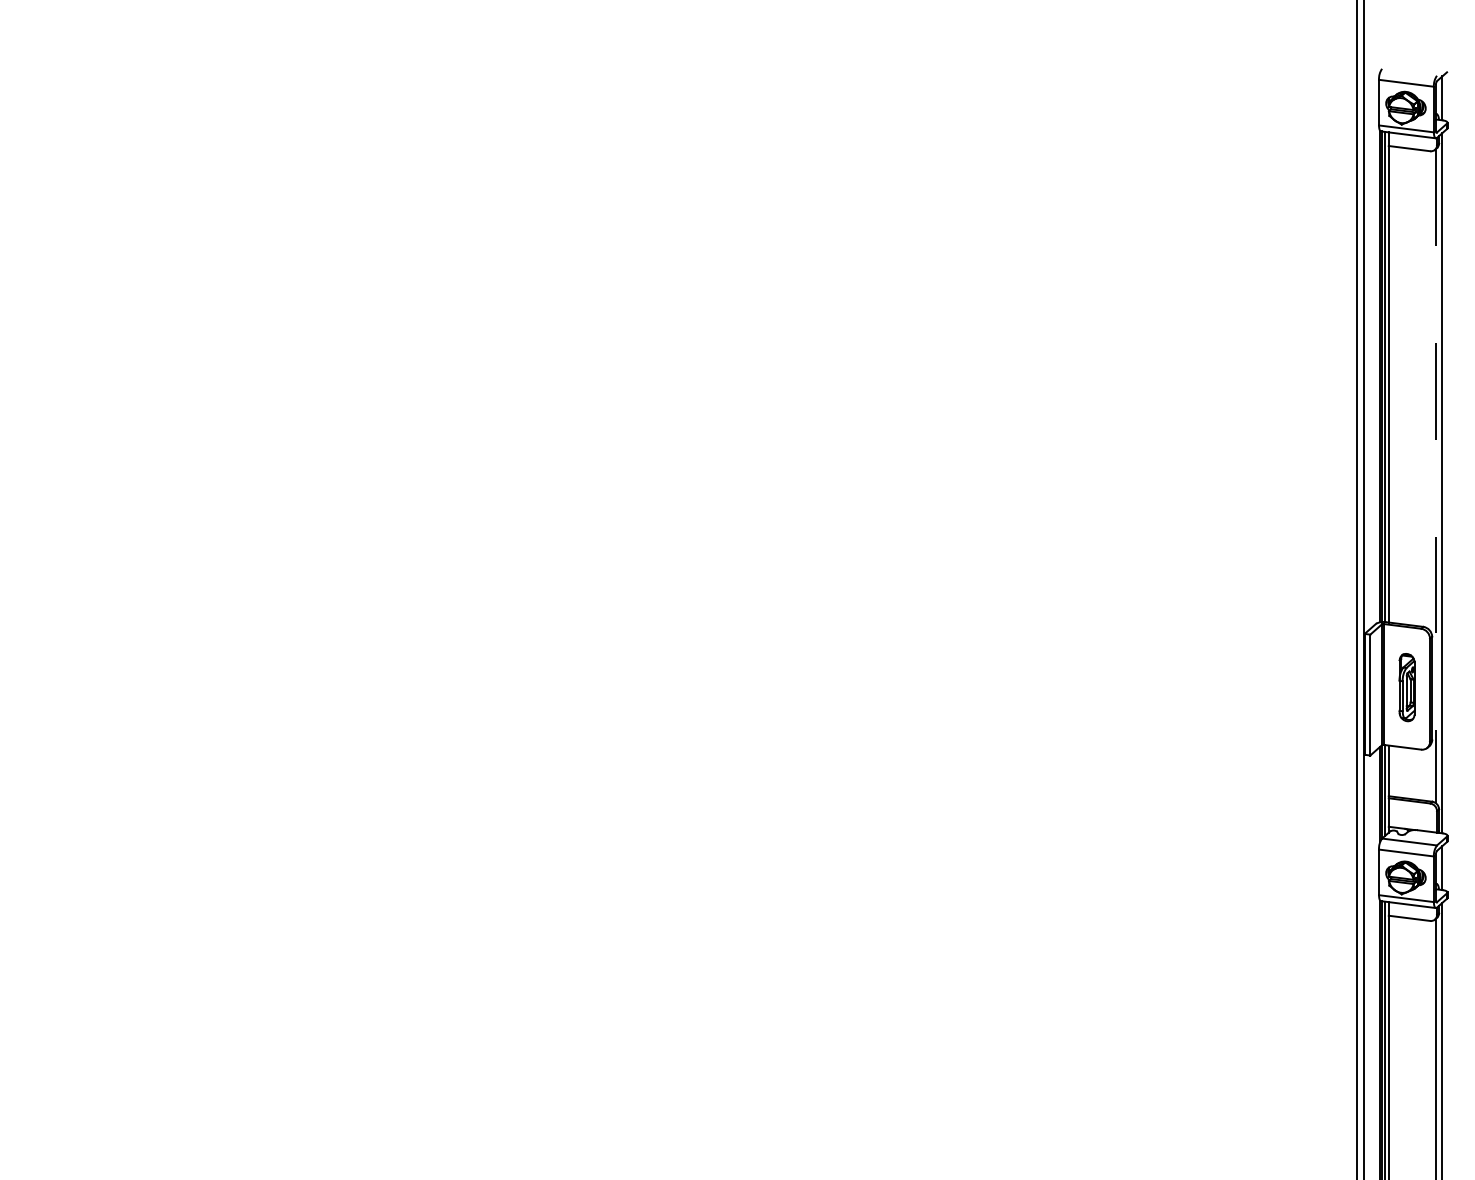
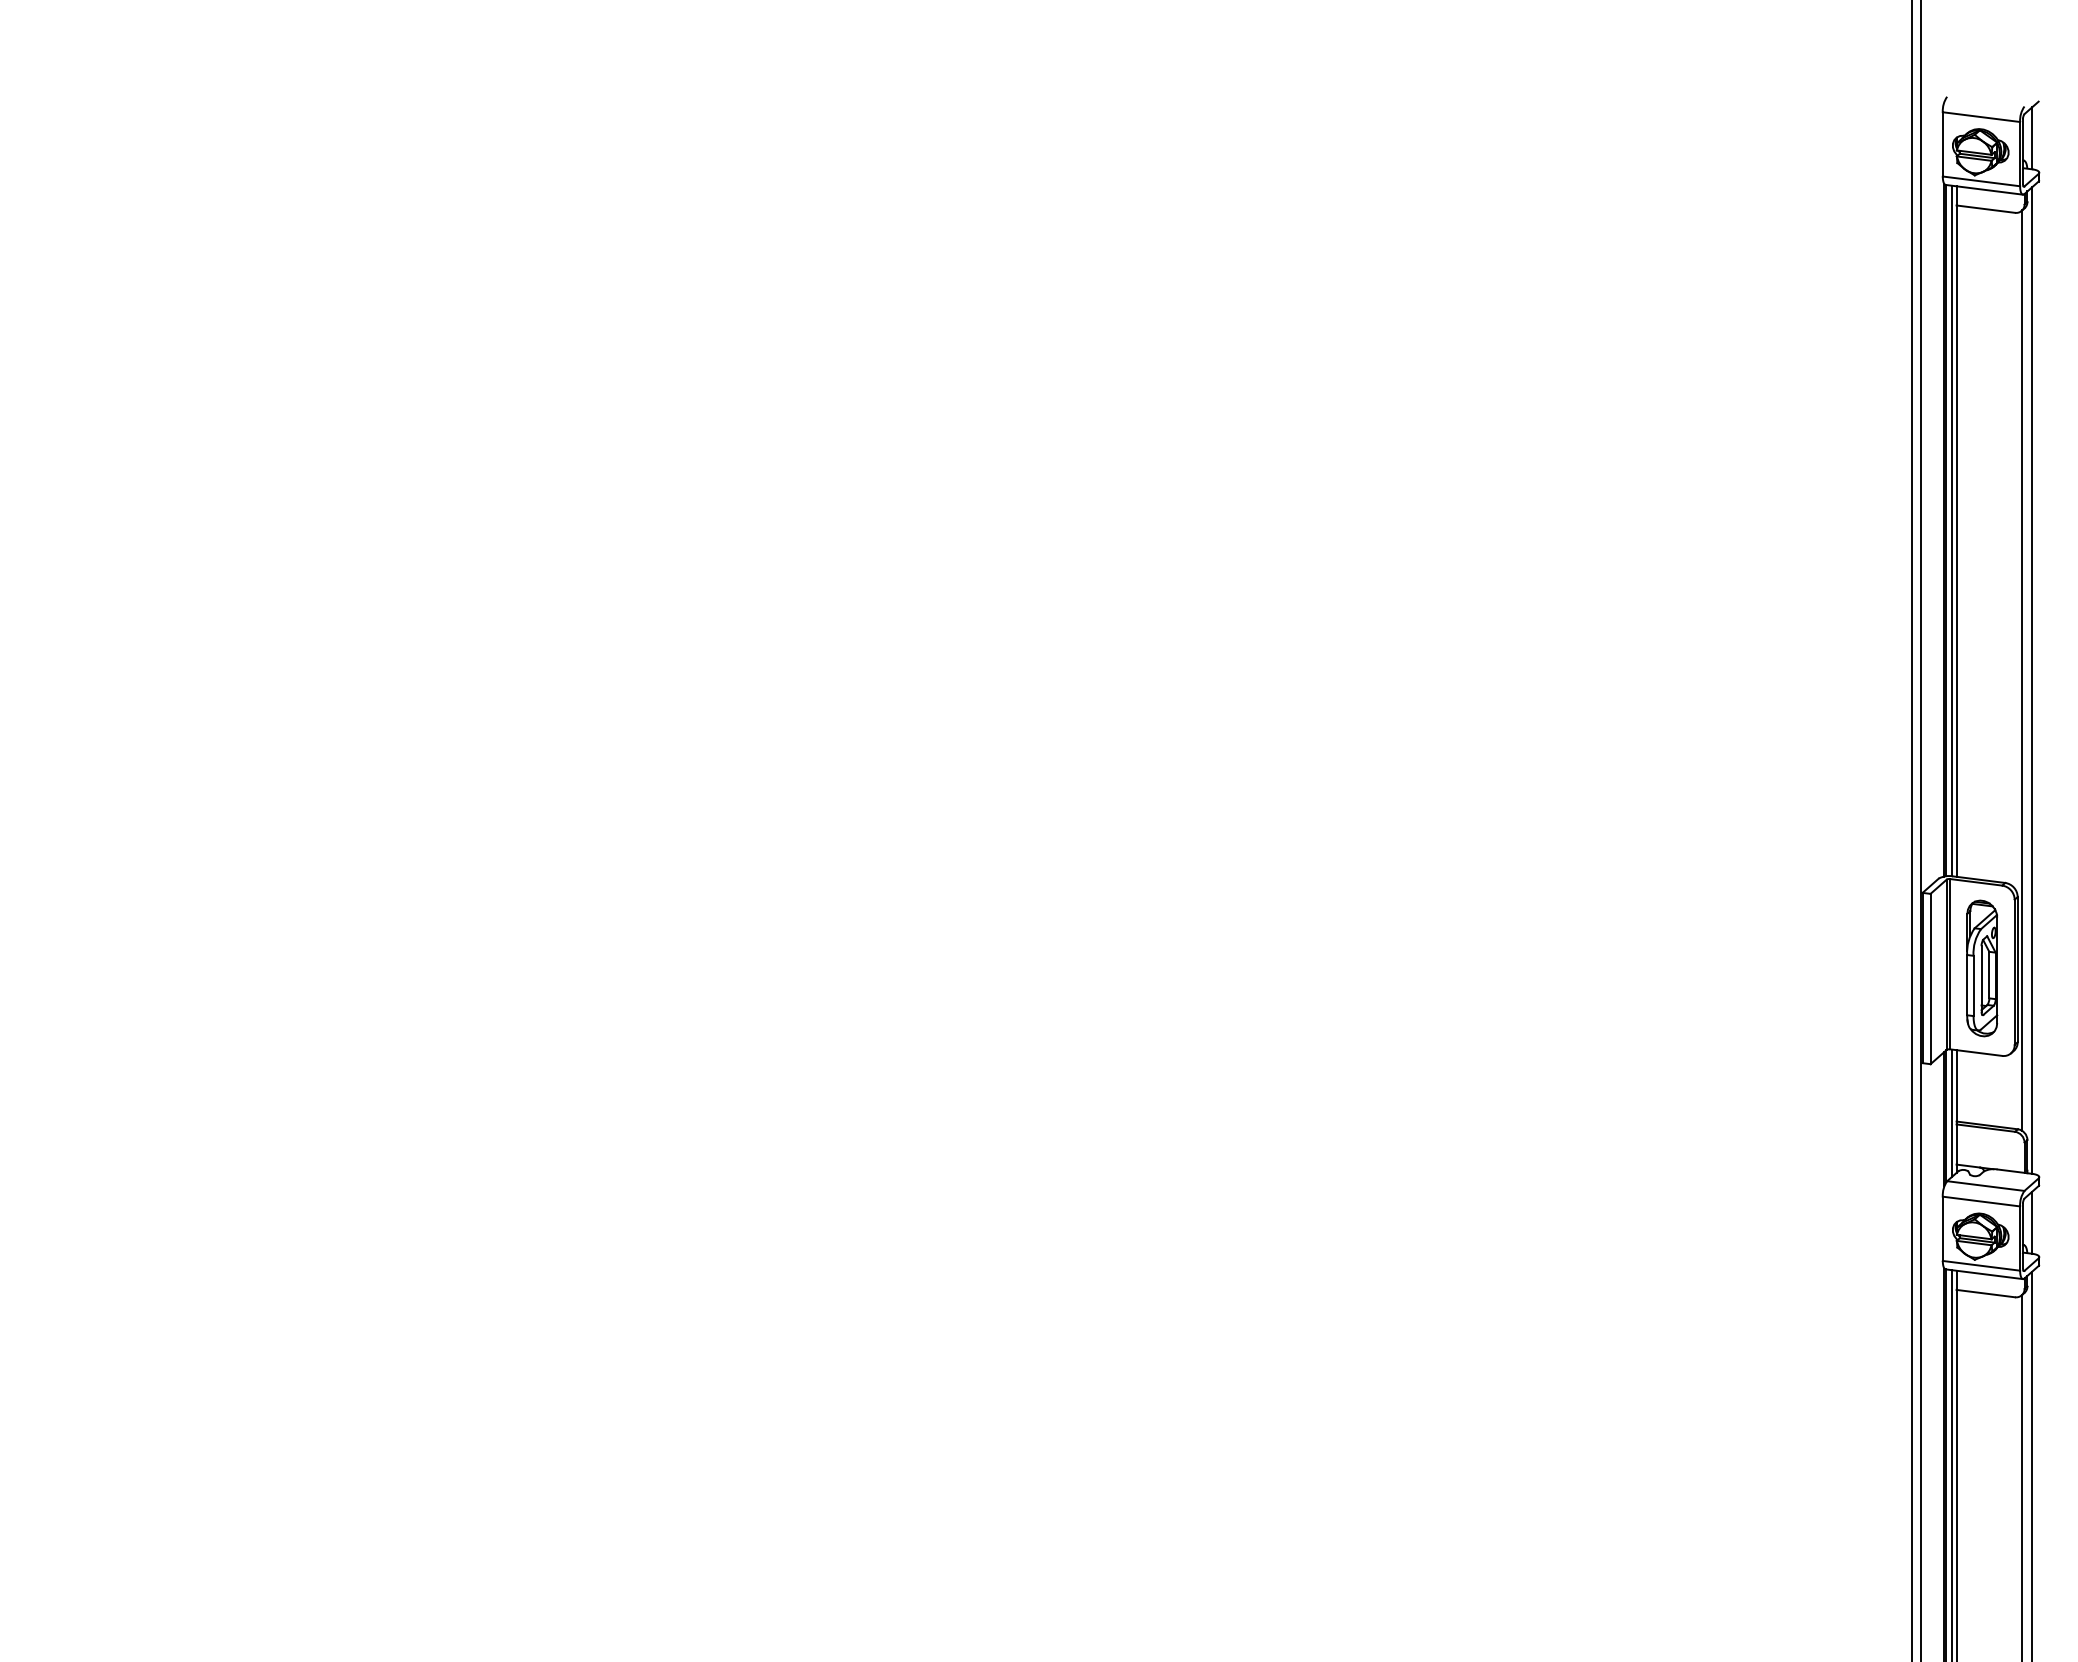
line: (1435, 476) -> (2022, 671), dashed -> solid
part: (1407, 687) -> (1982, 968), size x1.43

